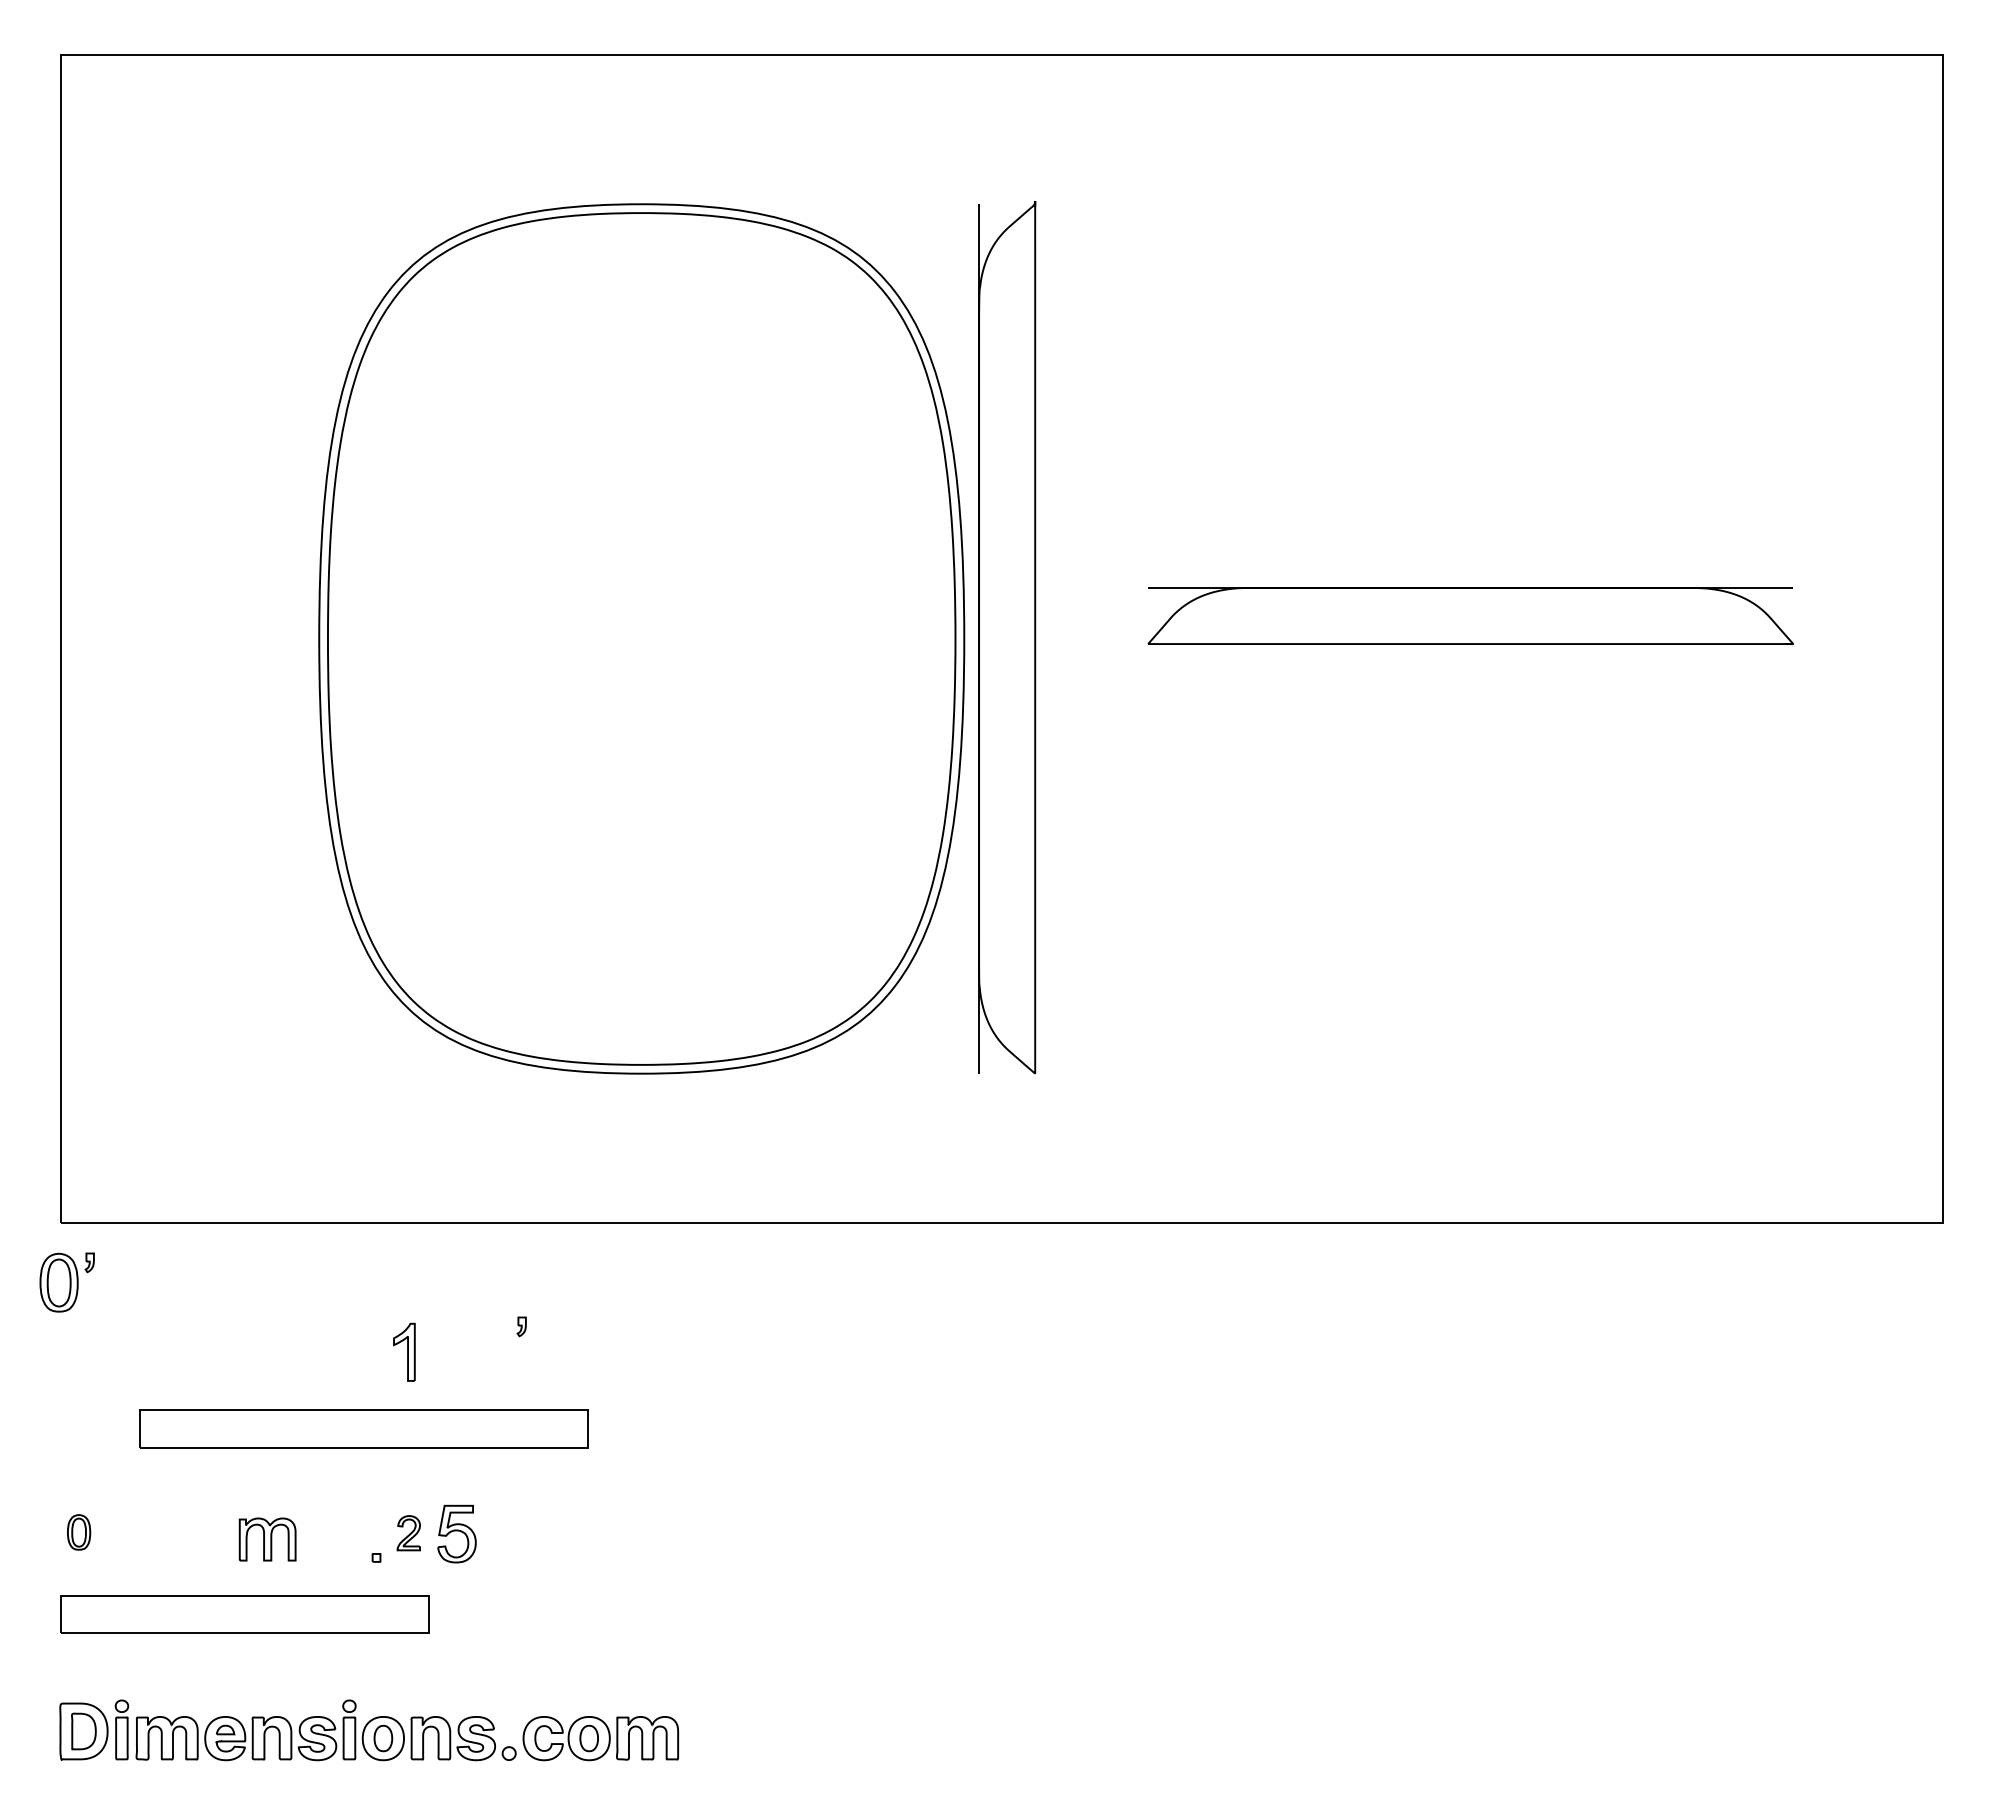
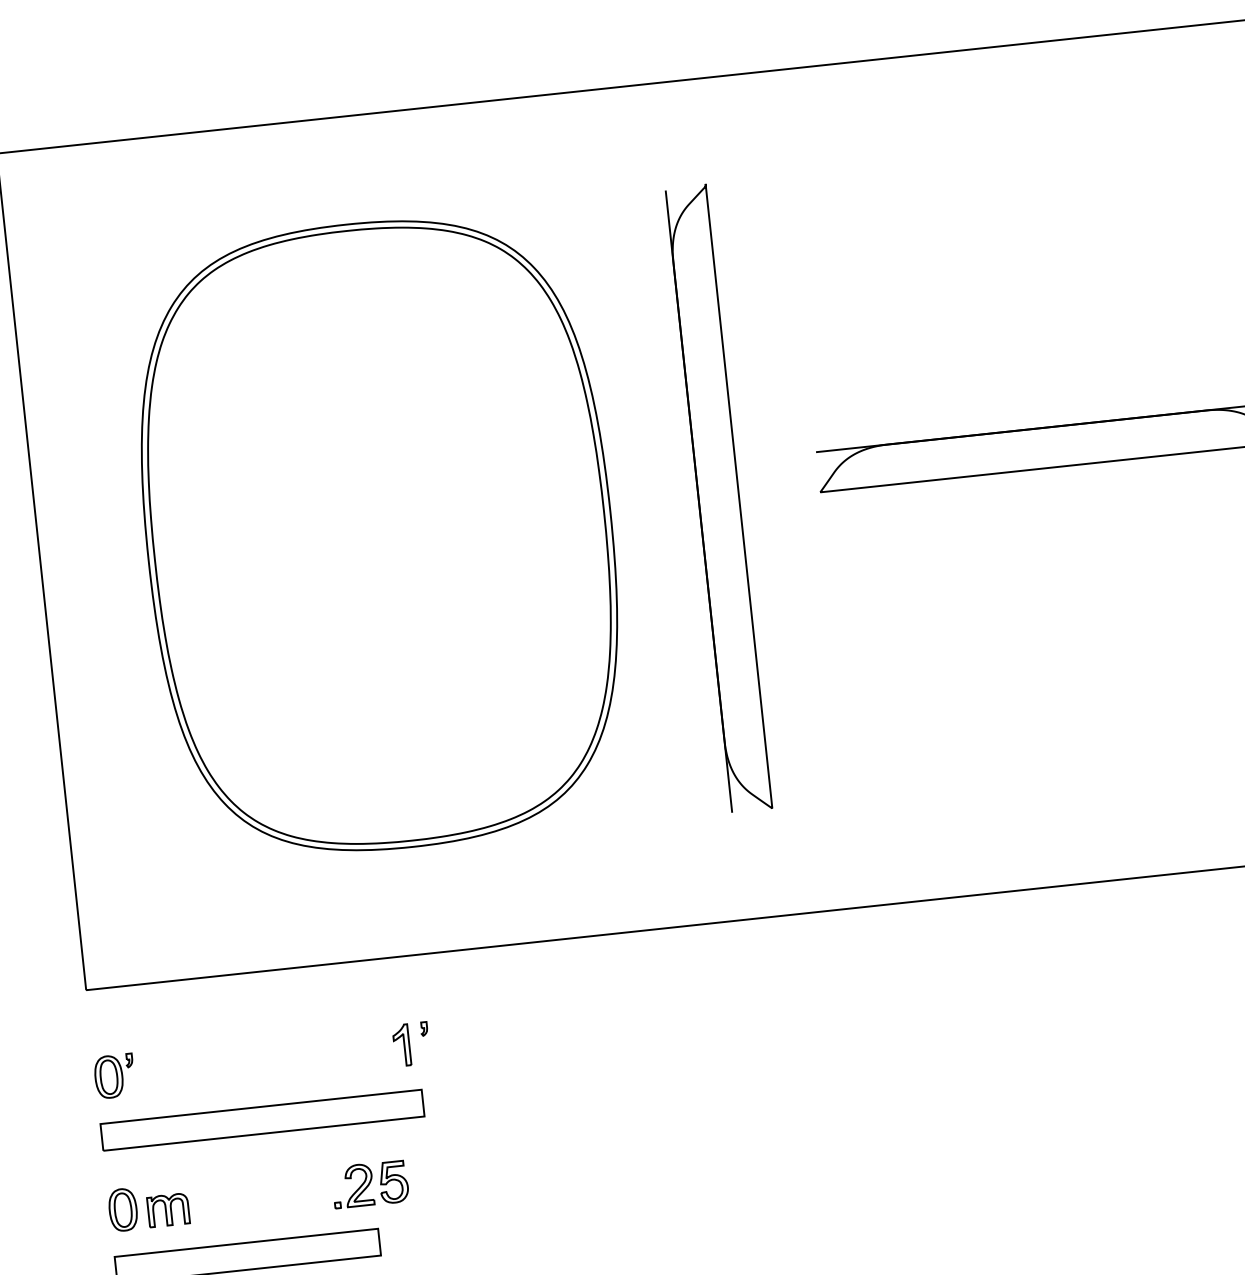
part: (641, 638) -> (379, 535), moved
part: (66, 1282) -> (114, 1076), moved
part: (404, 1351) -> (401, 1044), moved
part: (363, 1428) -> (262, 1119), moved
part: (78, 1532) -> (122, 1210), size x1.67
part: (408, 1532) -> (358, 1184), size x1.67
part: (267, 1539) -> (168, 1210), moved

